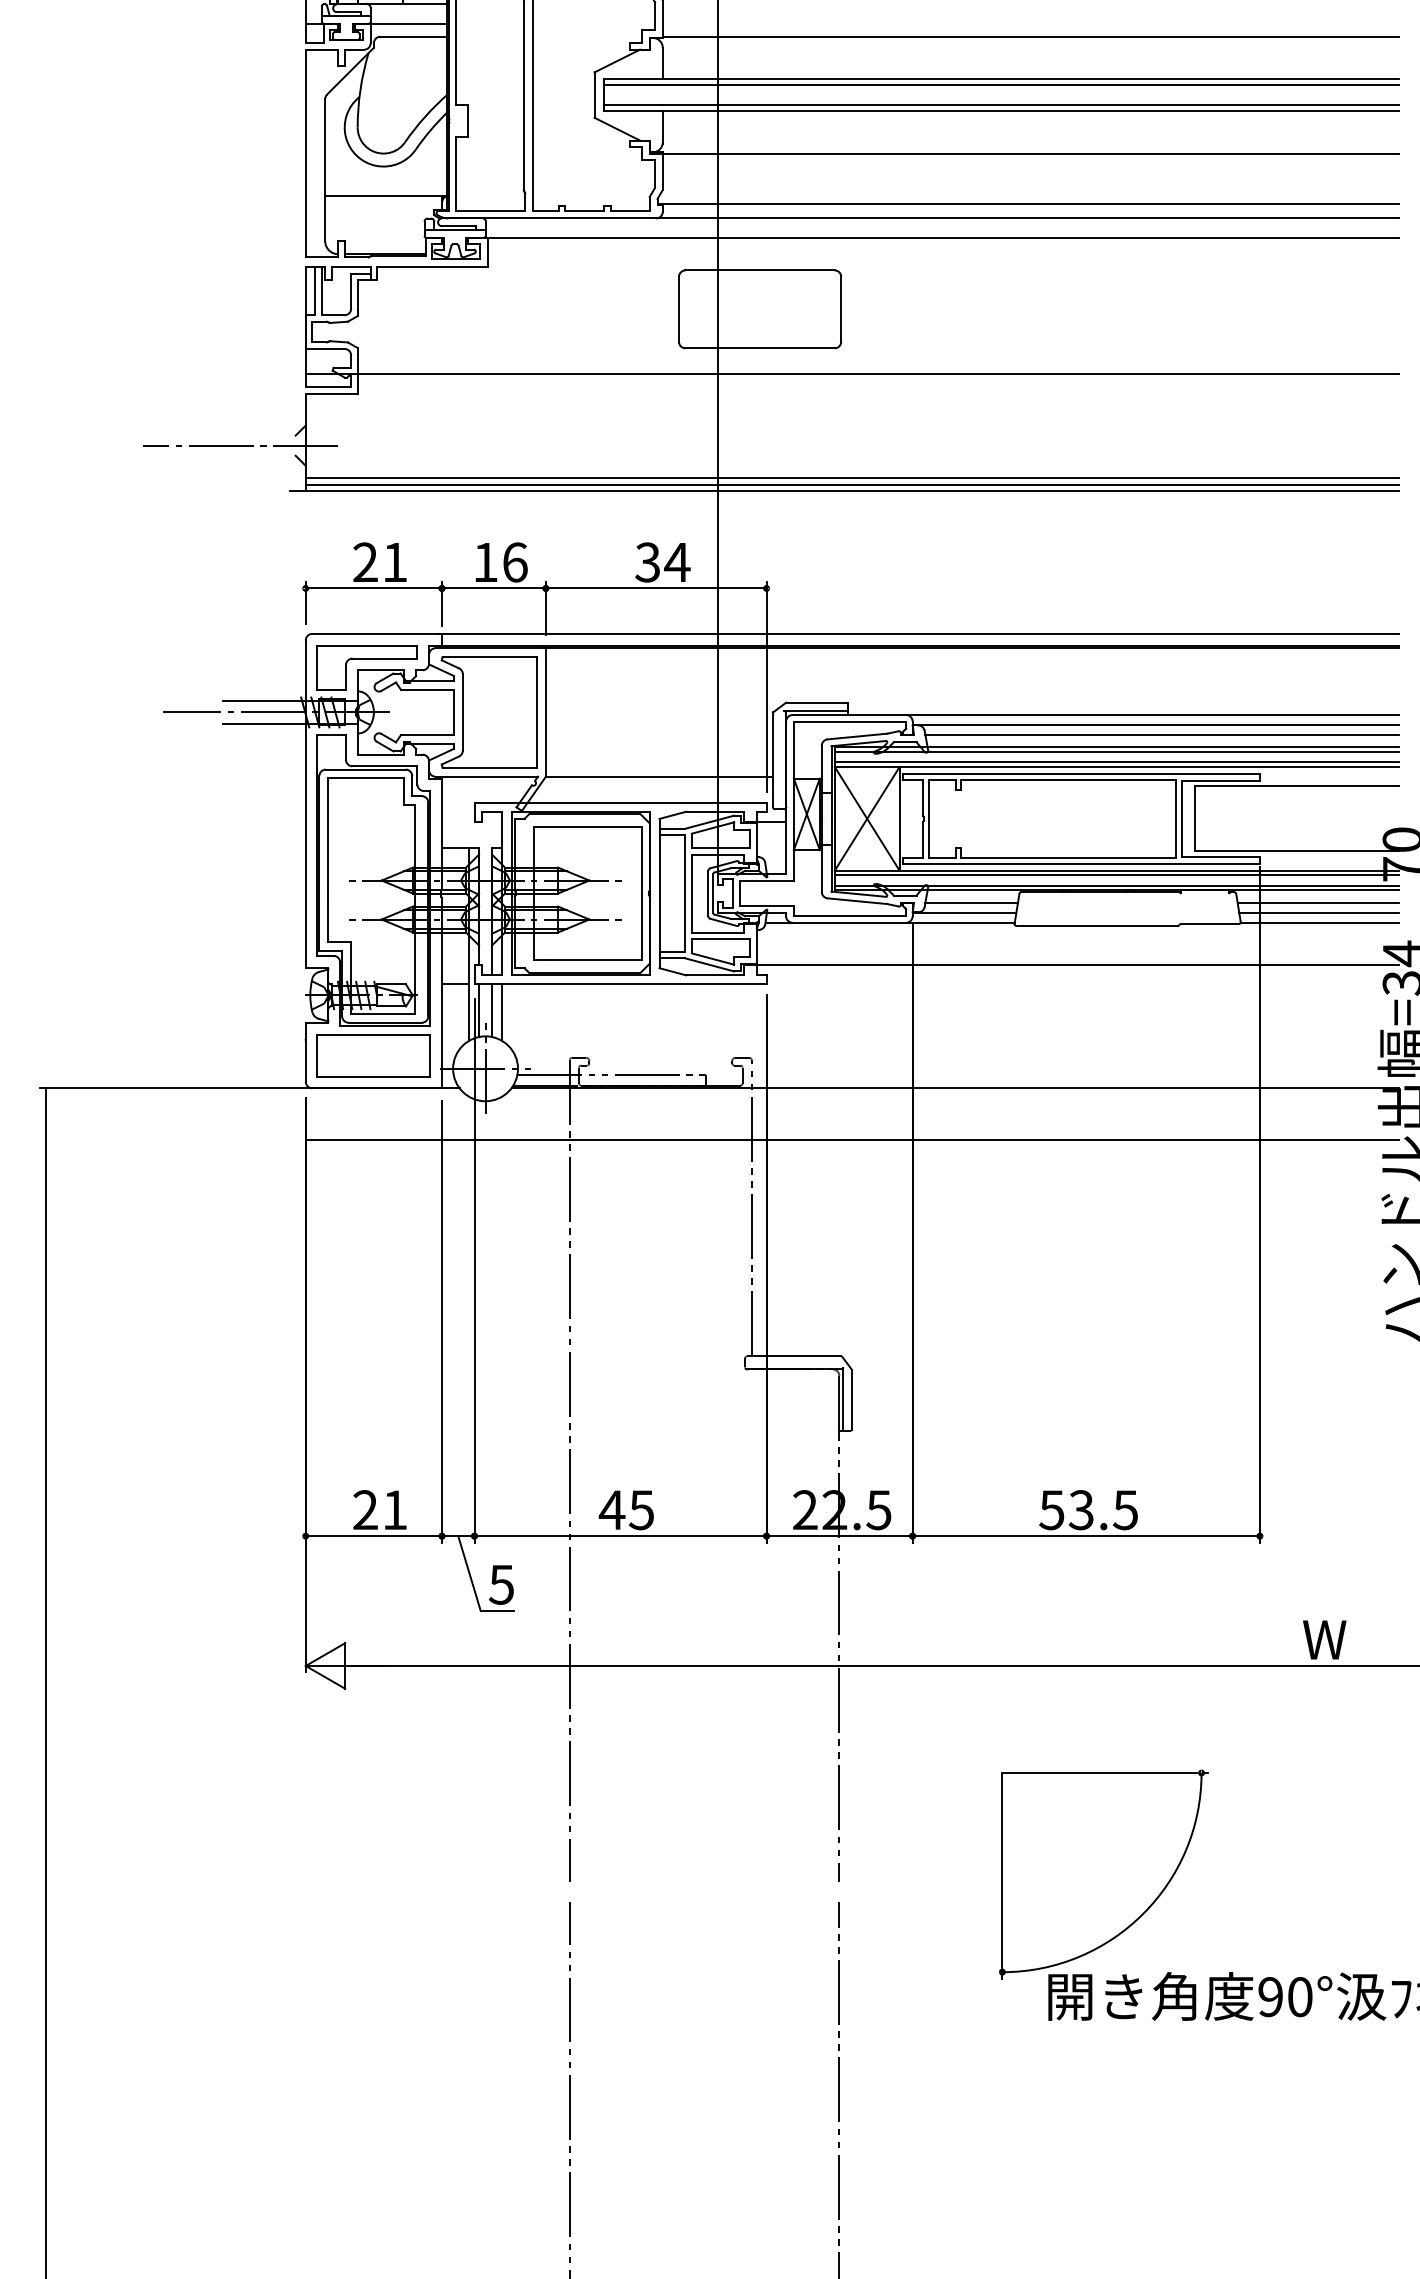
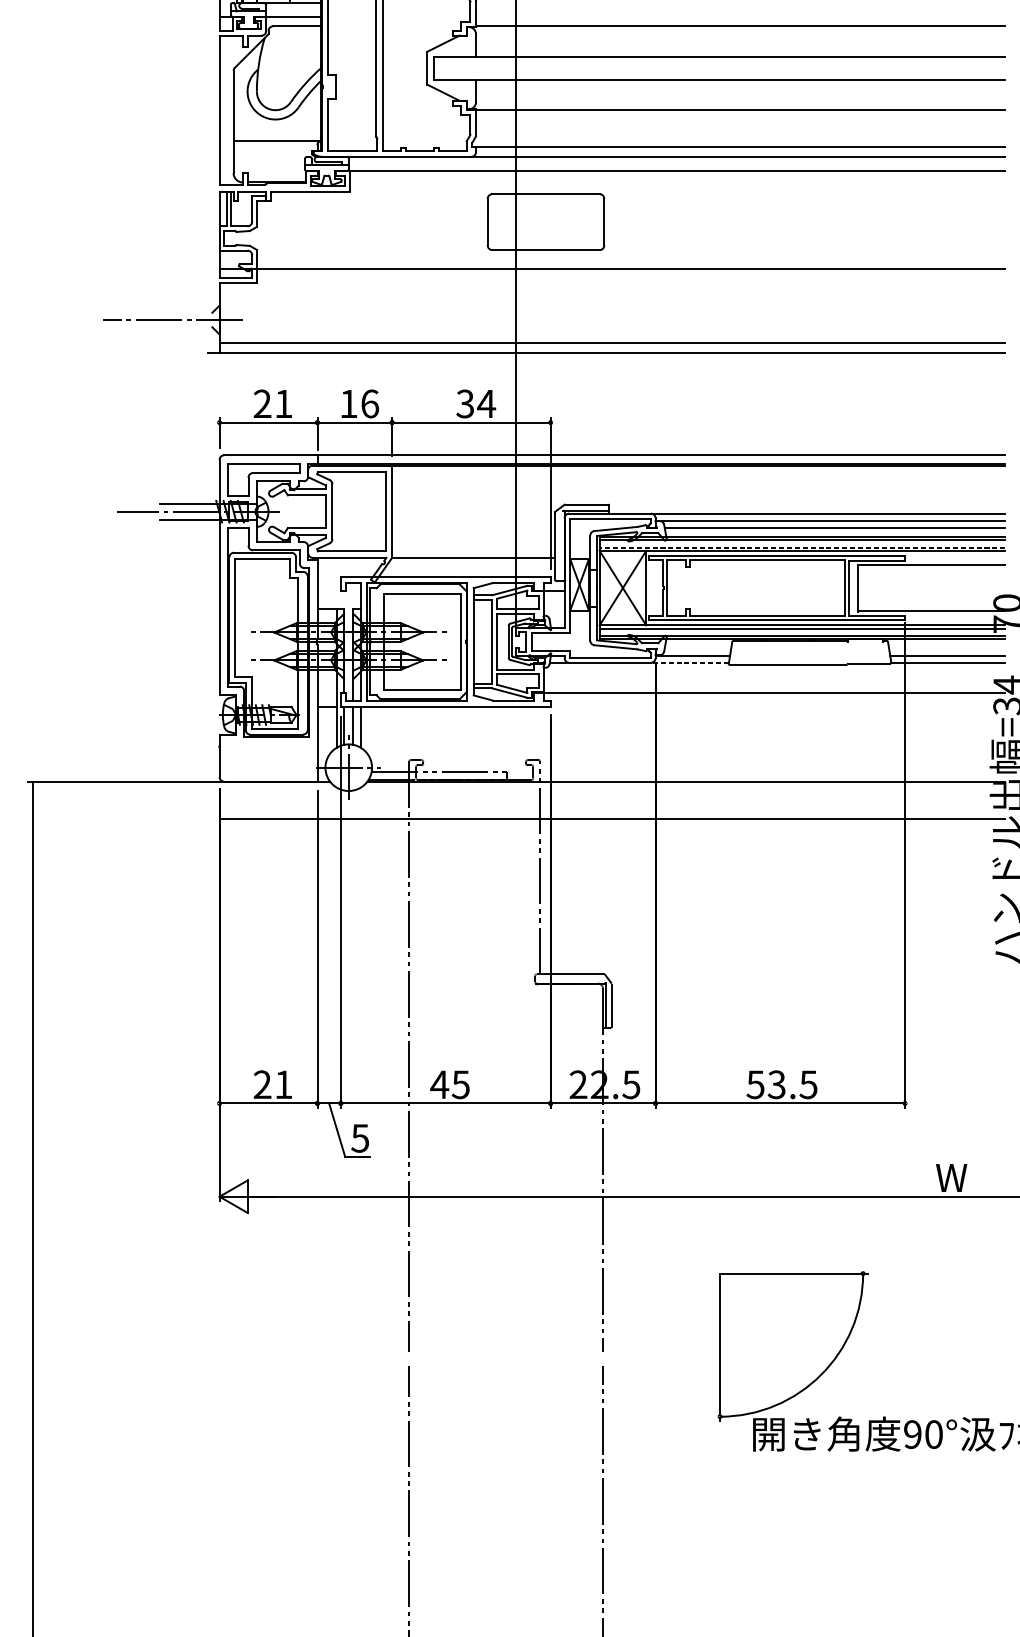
line: (1001, 85) -> (719, 61), removed
line: (1001, 104) -> (719, 74), removed
line: (852, 484) -> (612, 347), removed
line: (1116, 762) -> (802, 547), solid -> dashed
line: (971, 903) -> (697, 648), removed
line: (1318, 903) -> (947, 648), removed
line: (959, 922) -> (689, 662), solid -> dashed
part: (373, 1055) -> (268, 758), removed

